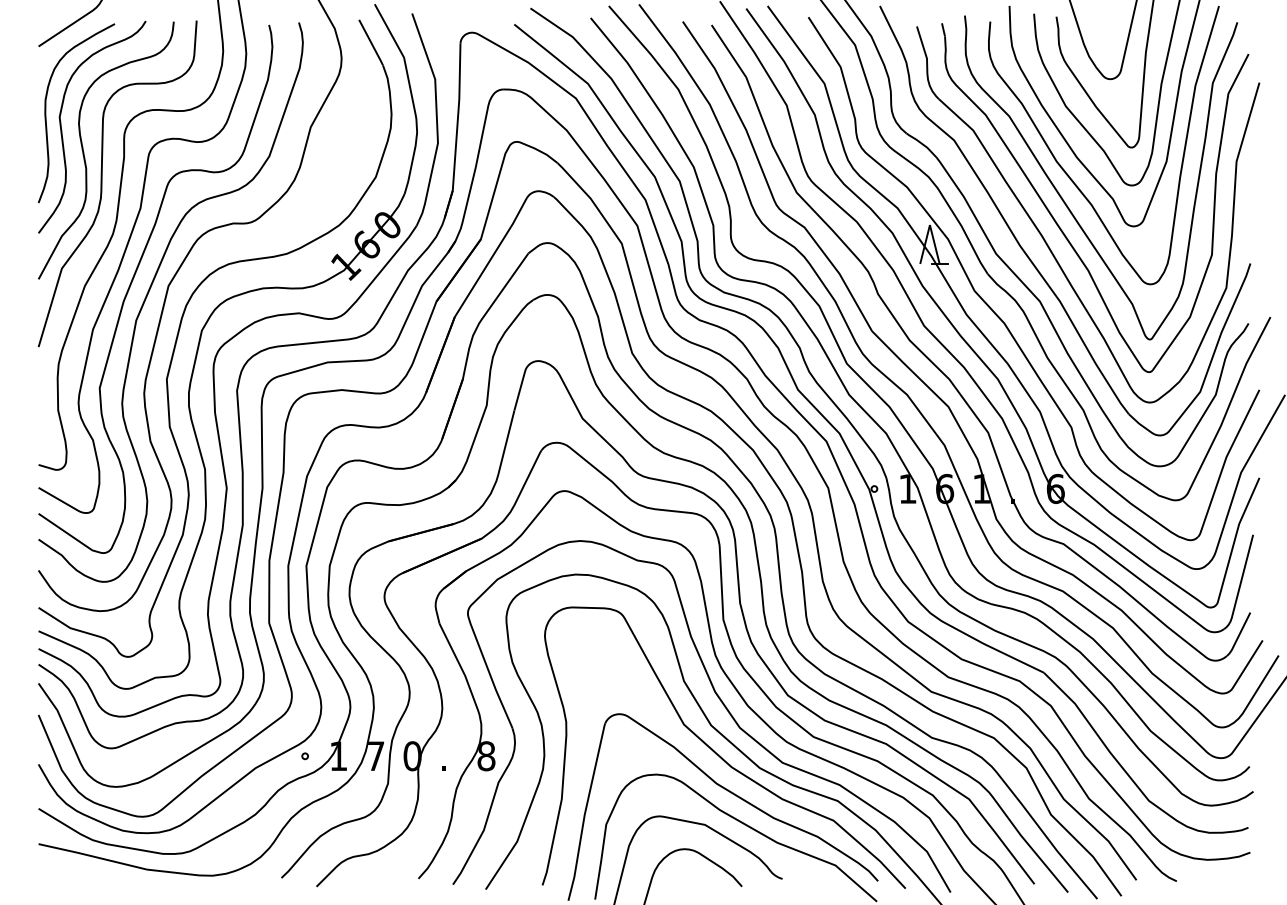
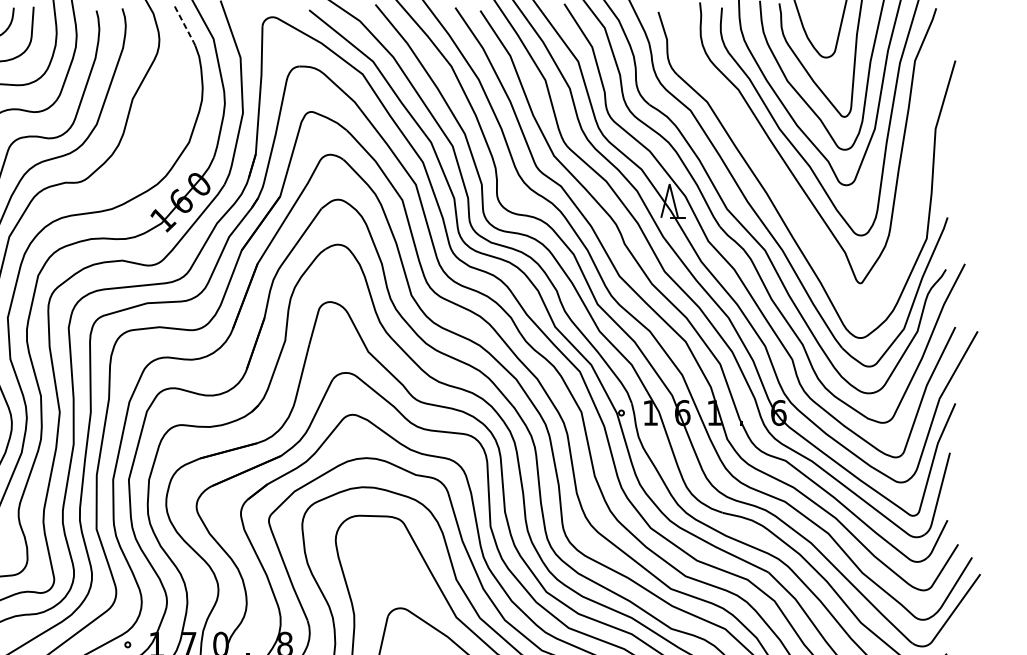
line: (371, 42) -> (185, 25), solid -> dashed
part: (1057, 222) -> (780, 181), removed

